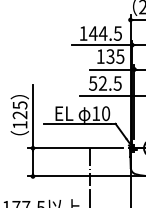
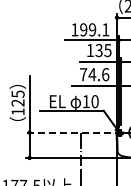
text: (105, 33) -> (94, 29), 144.5 -> 199.1
text: (105, 83) -> (94, 74), 52.5 -> 74.6
line: (75, 148) -> (67, 132), solid -> dashed

